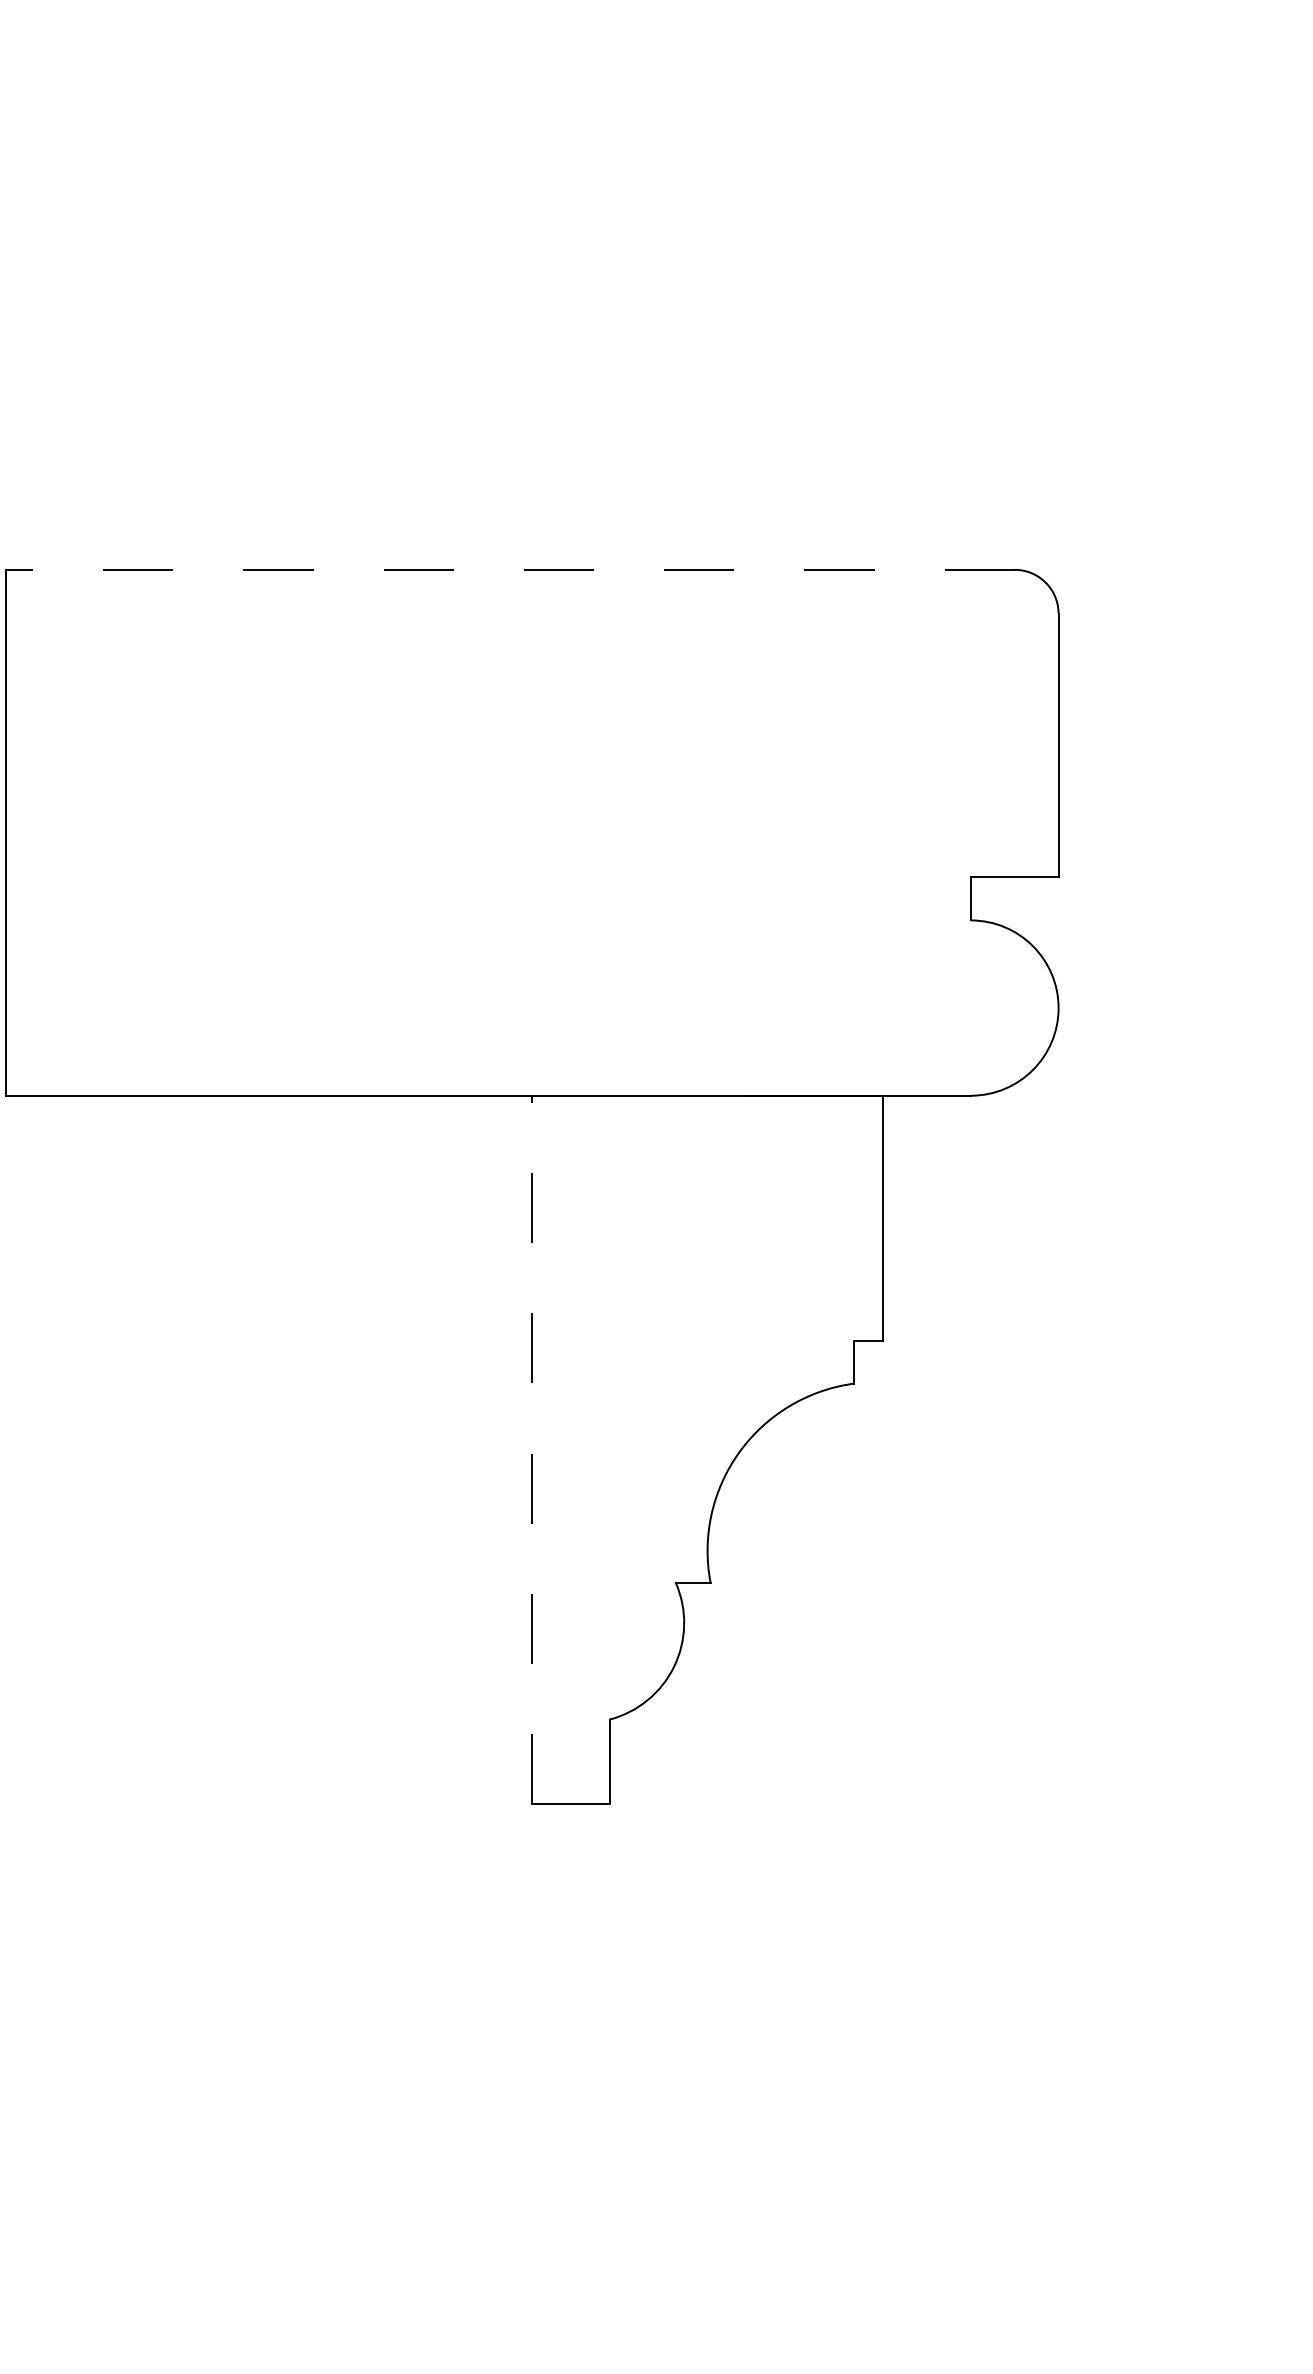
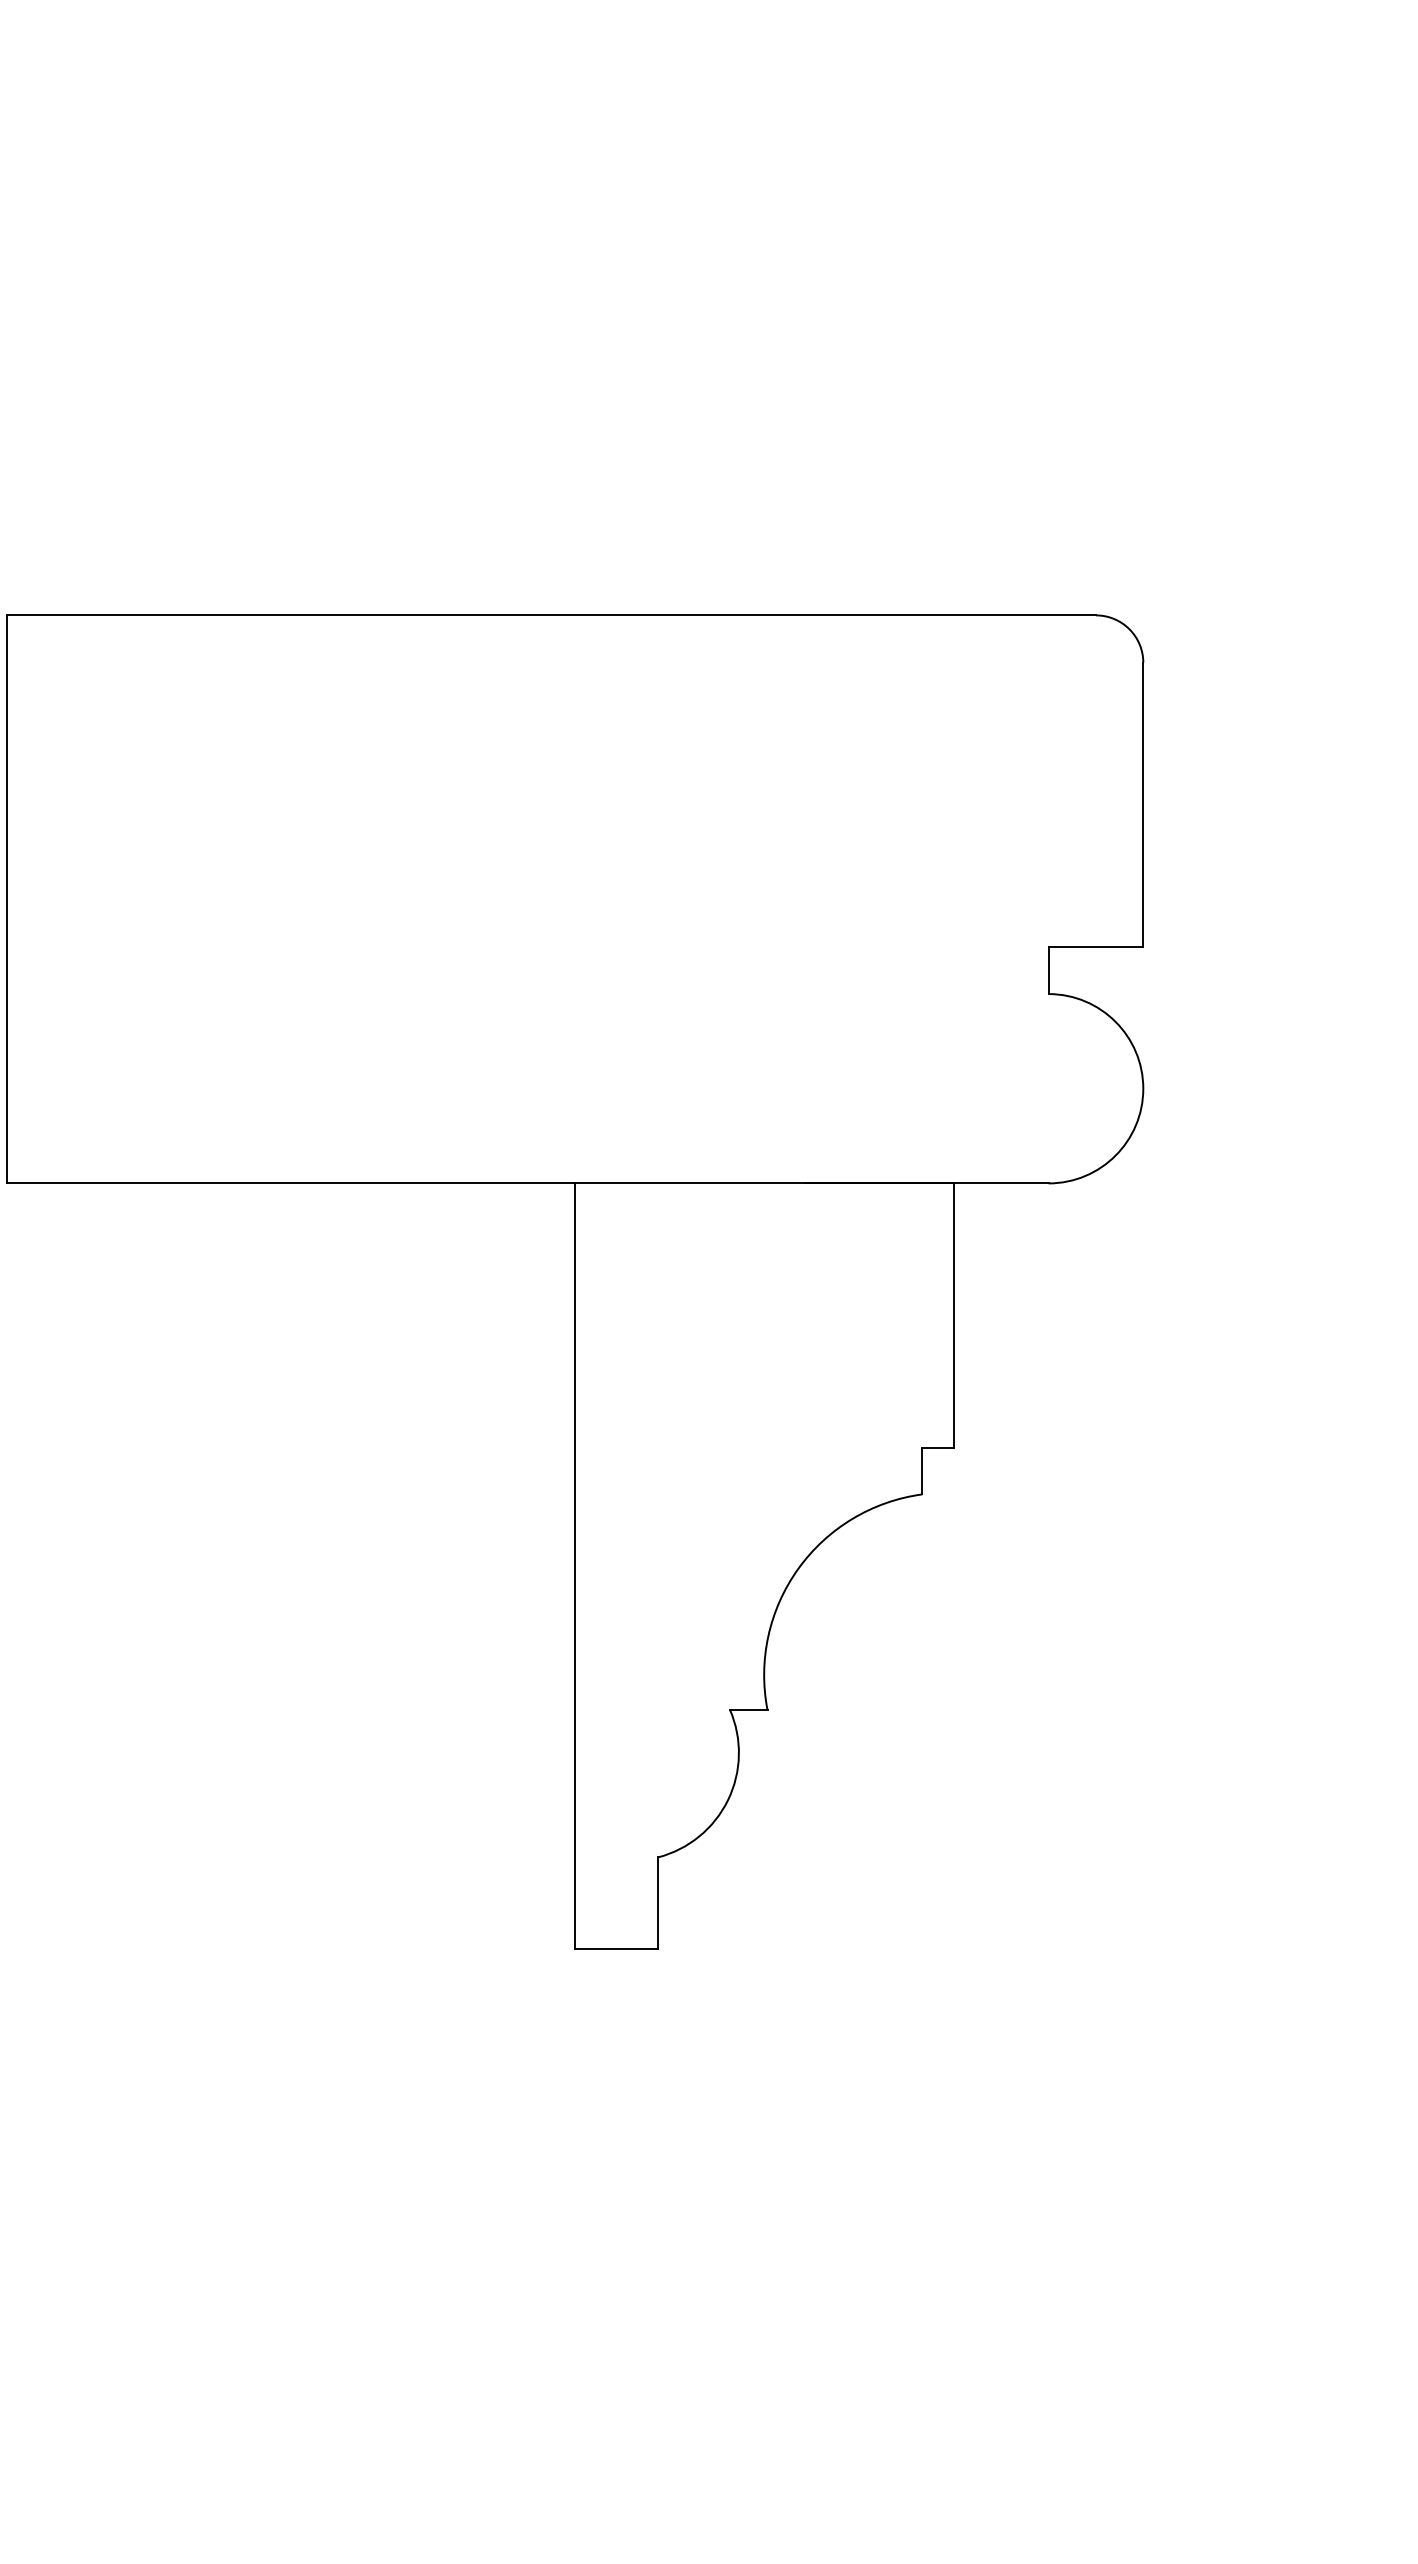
line: (510, 569) -> (551, 615), dashed -> solid
line: (531, 1450) -> (574, 1566), dashed -> solid

